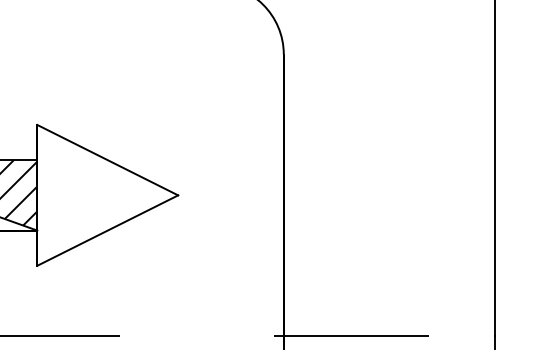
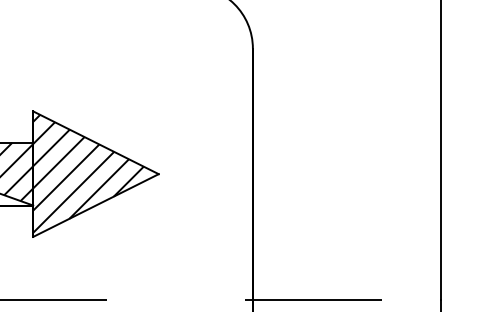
hatch: (107, 194) -> (95, 173), added

